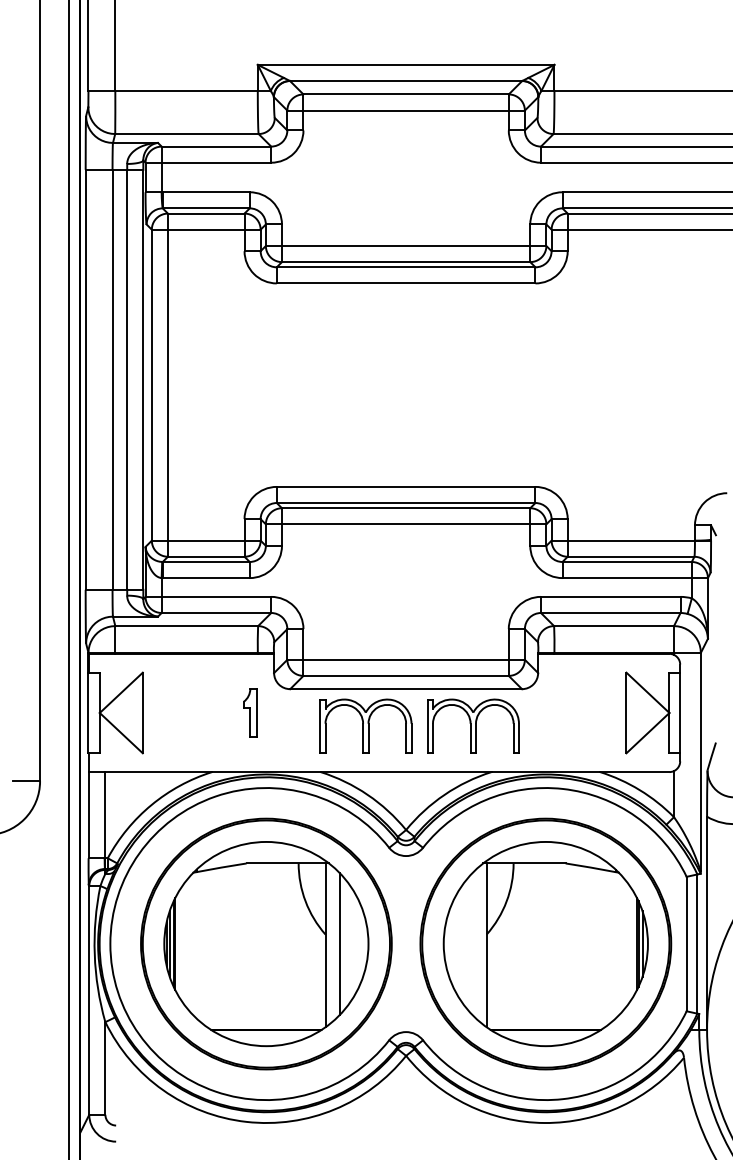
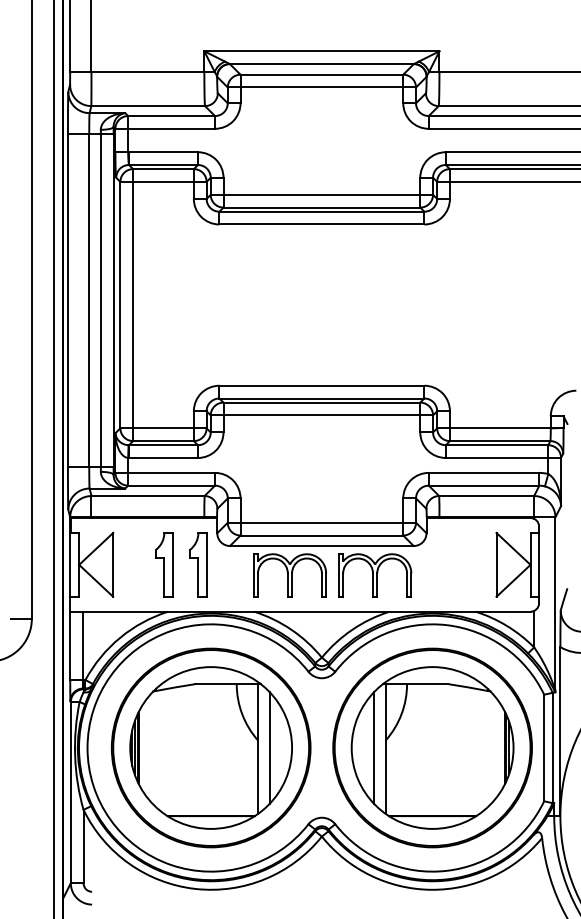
part: (207, 712) -> (164, 564), added
part: (250, 712) -> (198, 564), size x1.67
line: (472, 943) -> (374, 747), added

